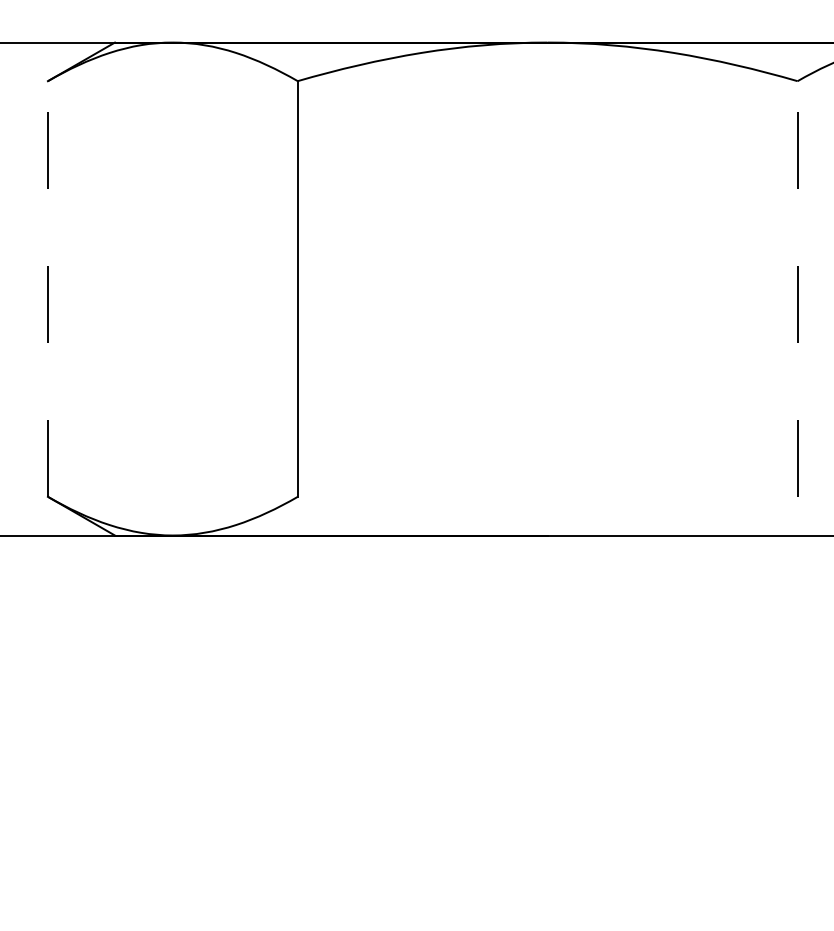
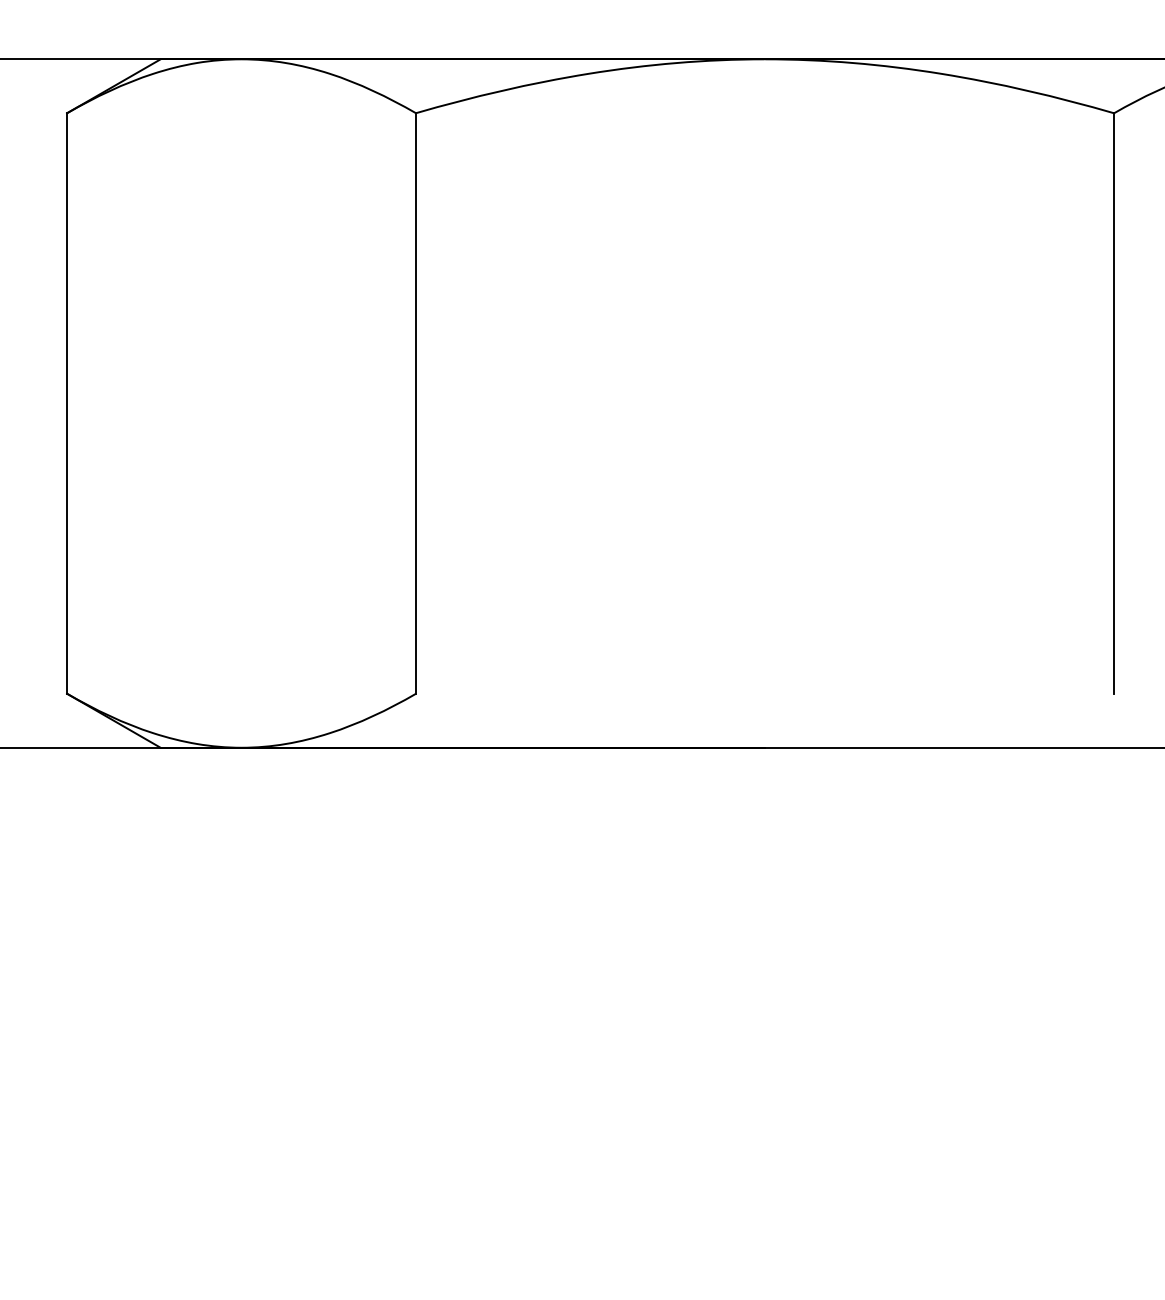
line: (48, 289) -> (67, 403), dashed -> solid
line: (797, 289) -> (1114, 403), dashed -> solid

